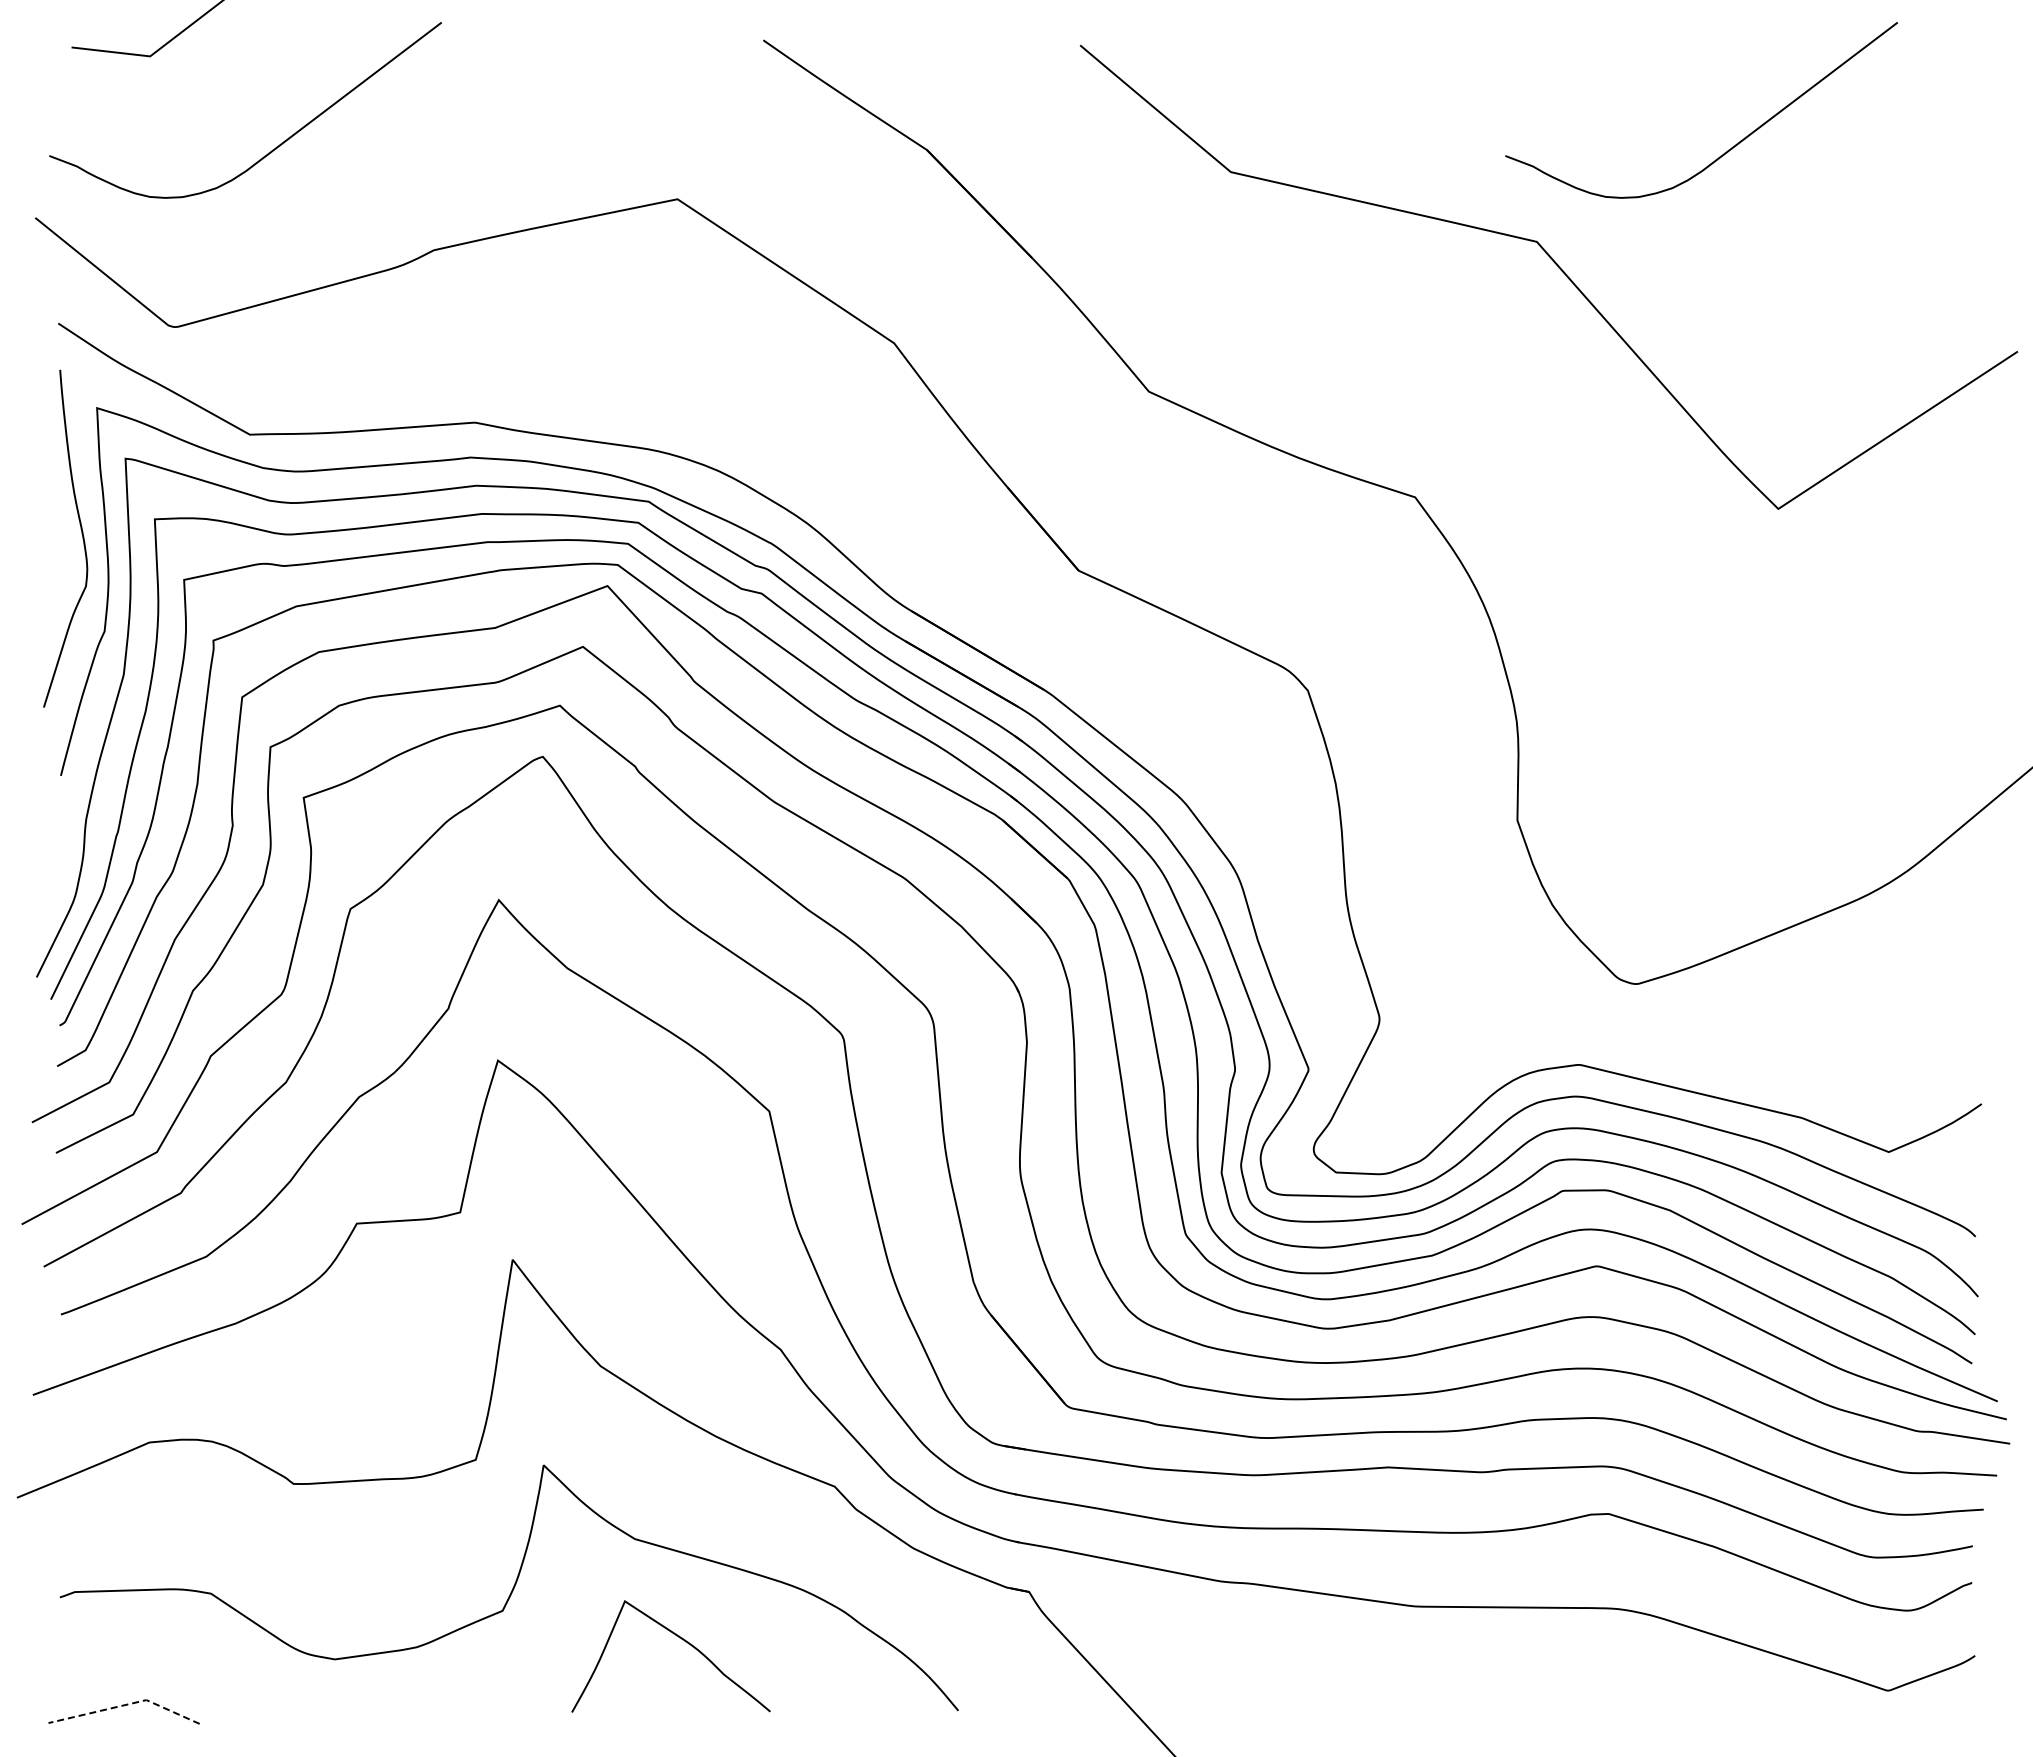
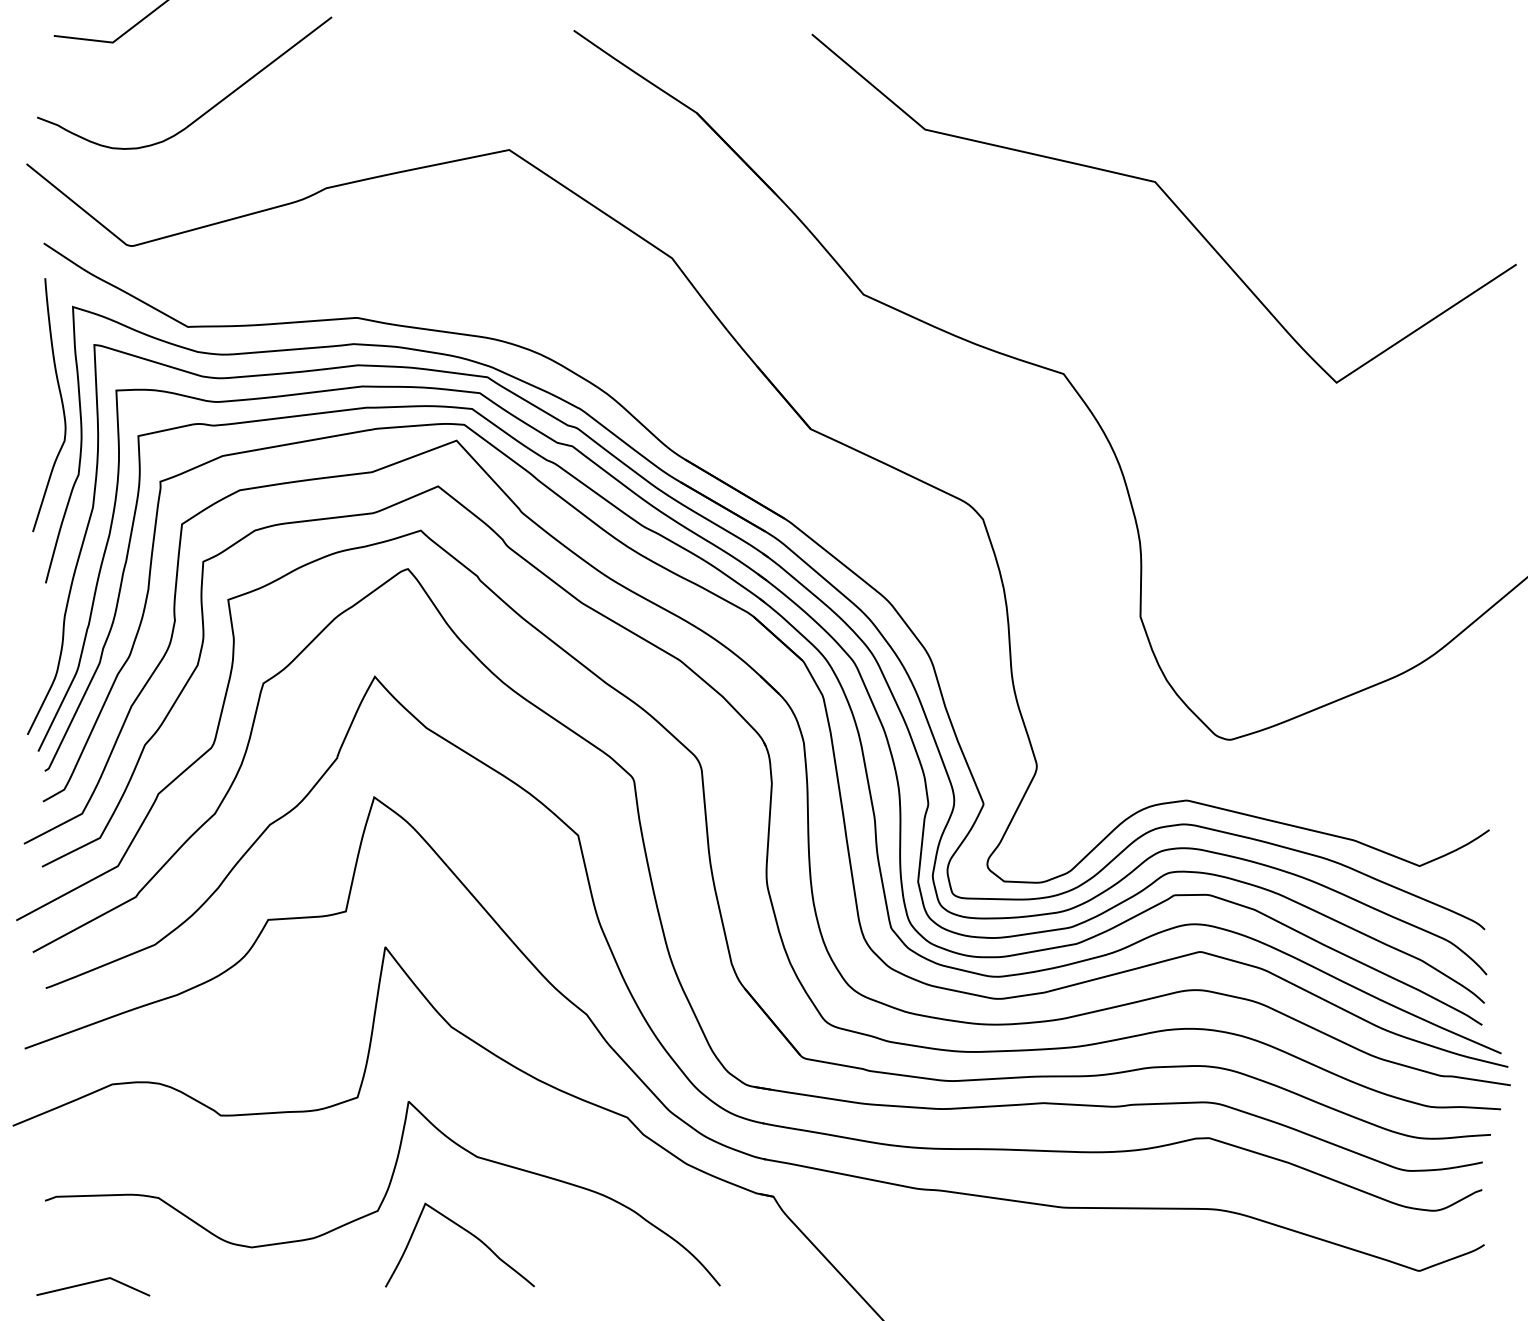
curve: (1728, 149) -> (1299, 112), removed
curve: (679, 1638) -> (466, 1231), moved
line: (126, 1704) -> (95, 1281), dashed -> solid

